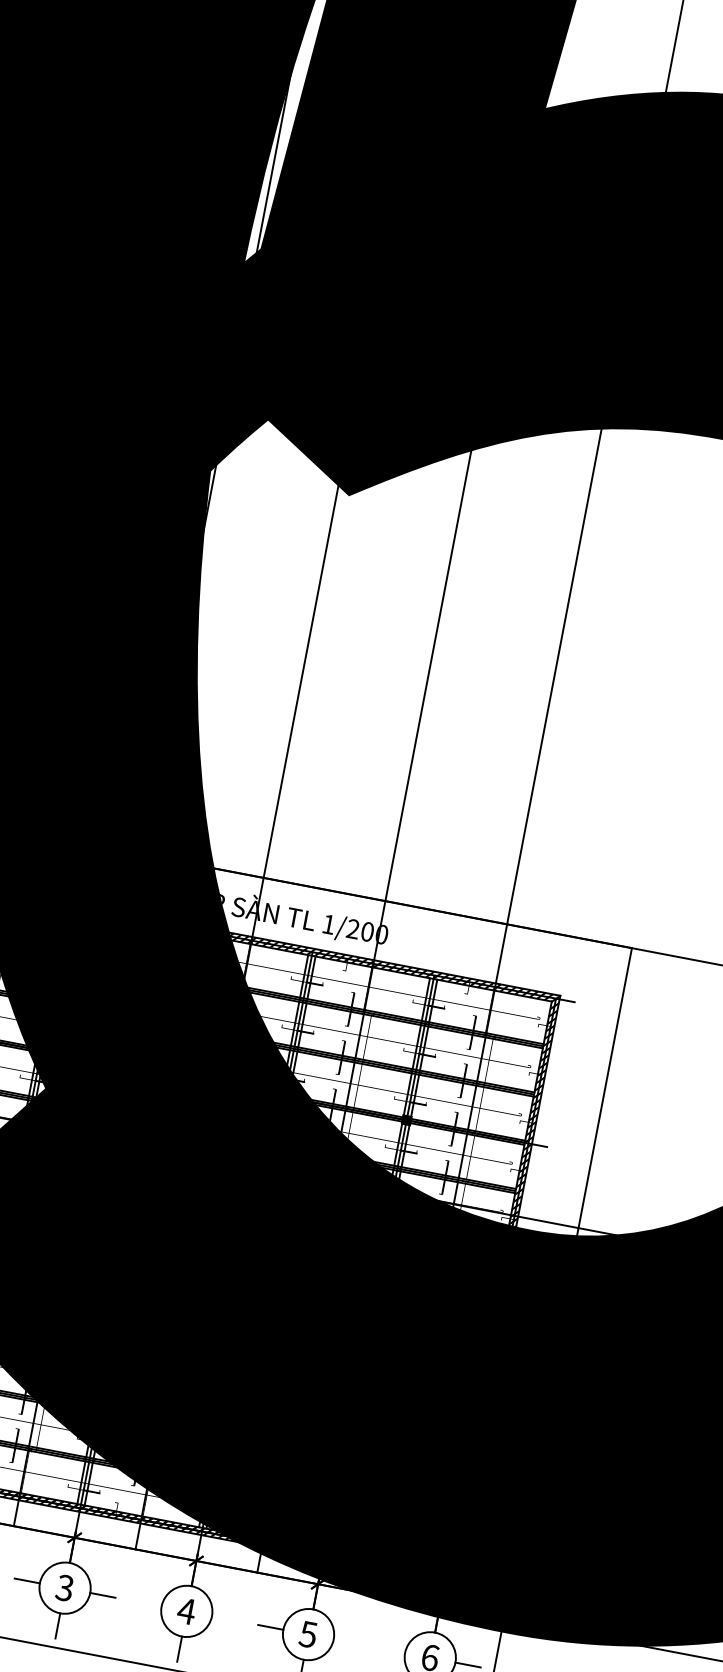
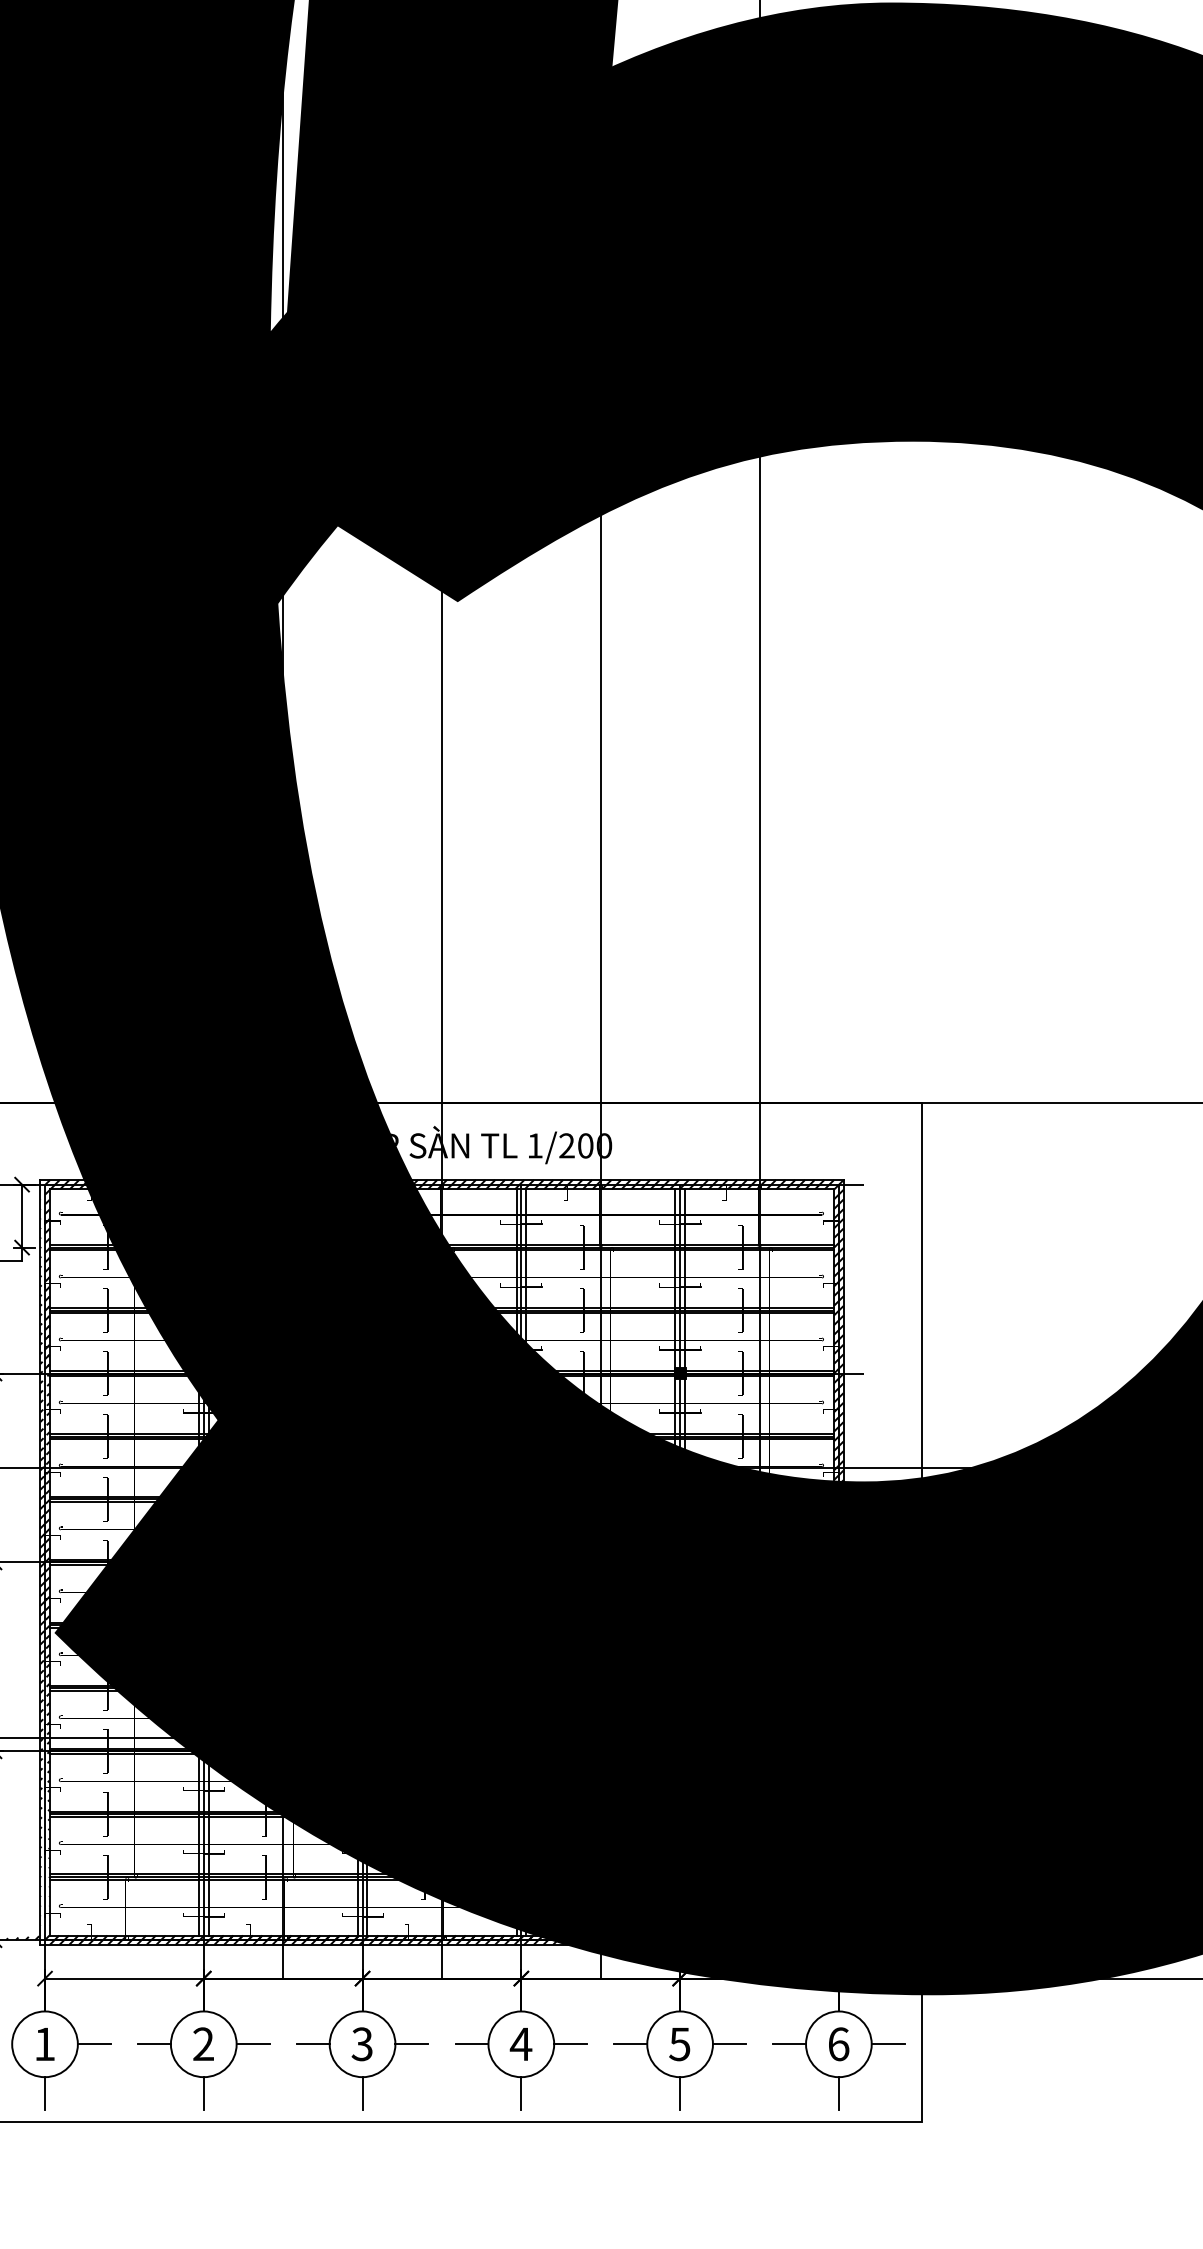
line: (148, 1604) -> (471, 2044), added
line: (224, 1618) -> (570, 2044), added
line: (345, 1641) -> (728, 2044), added
line: (392, 1650) -> (789, 2044), added

